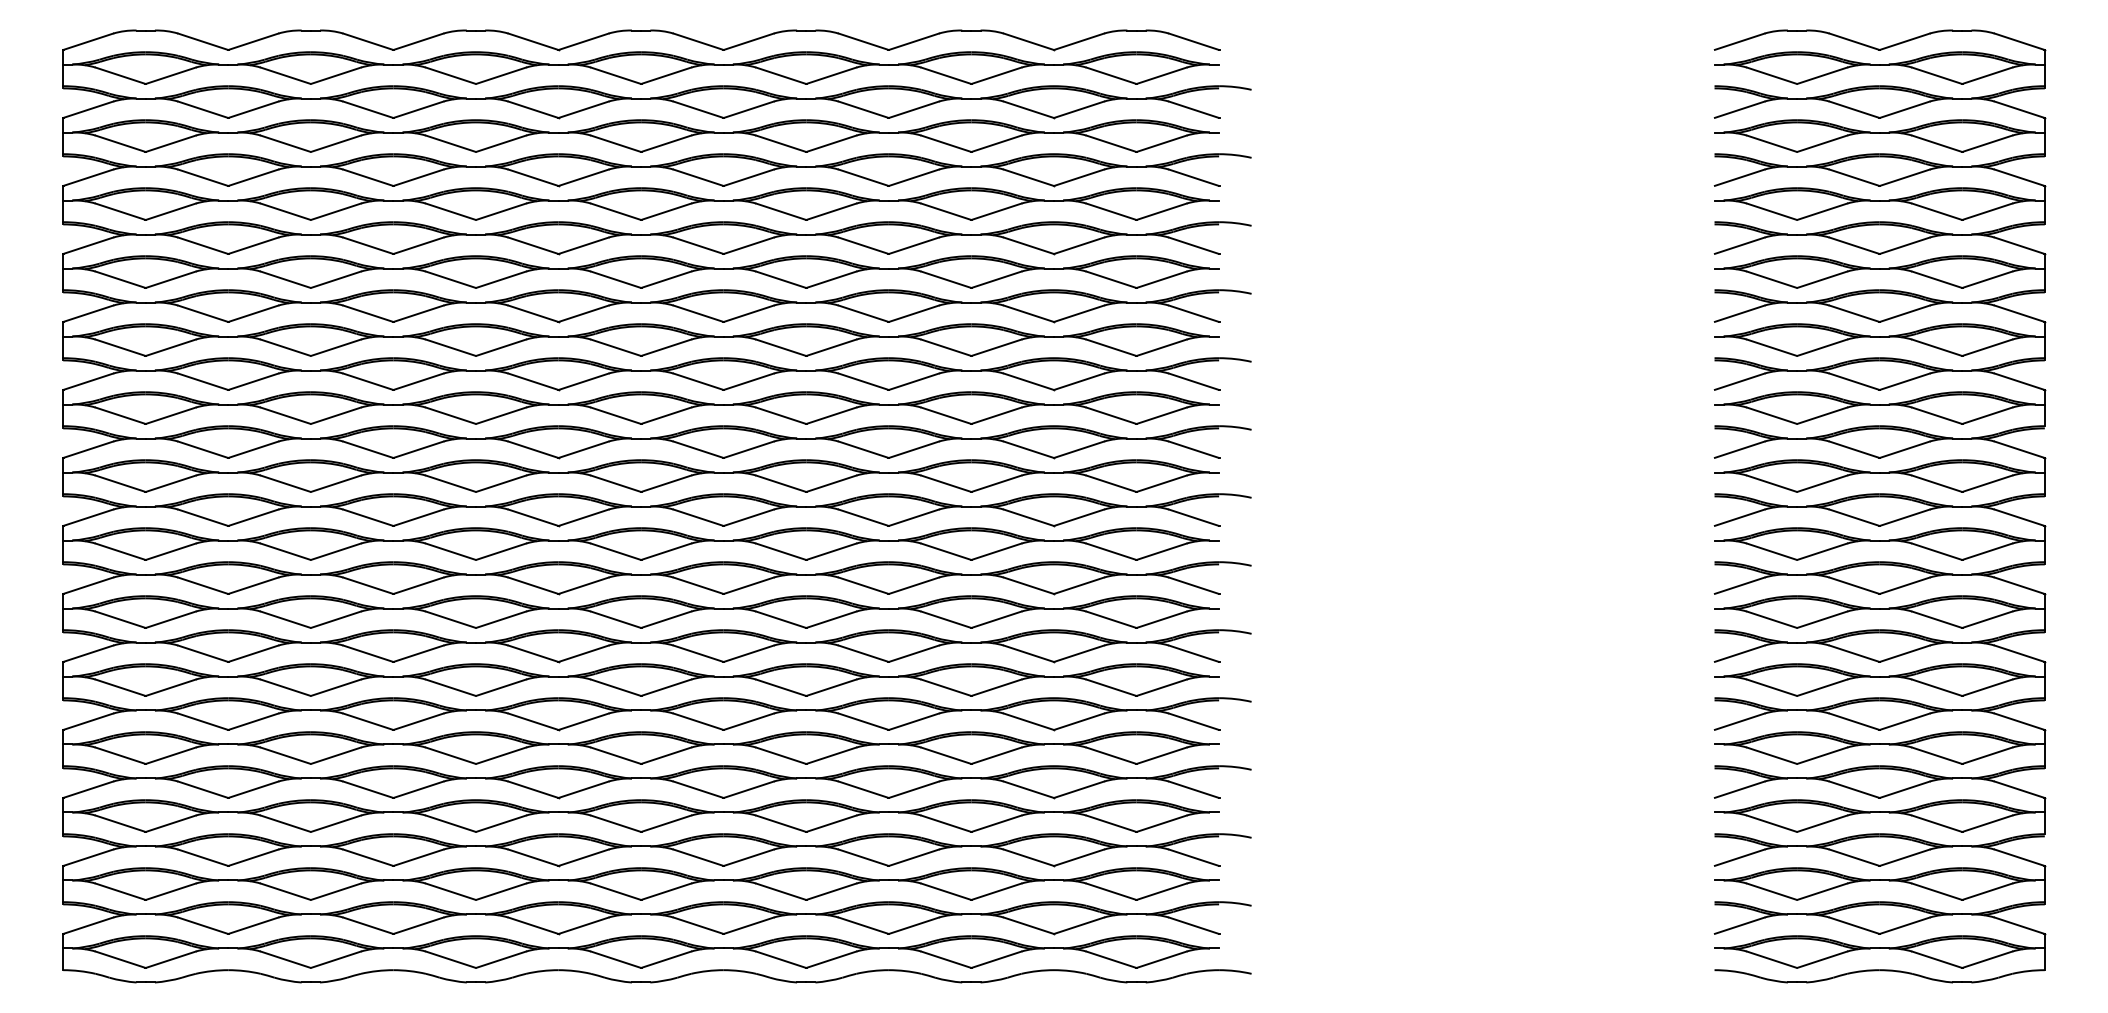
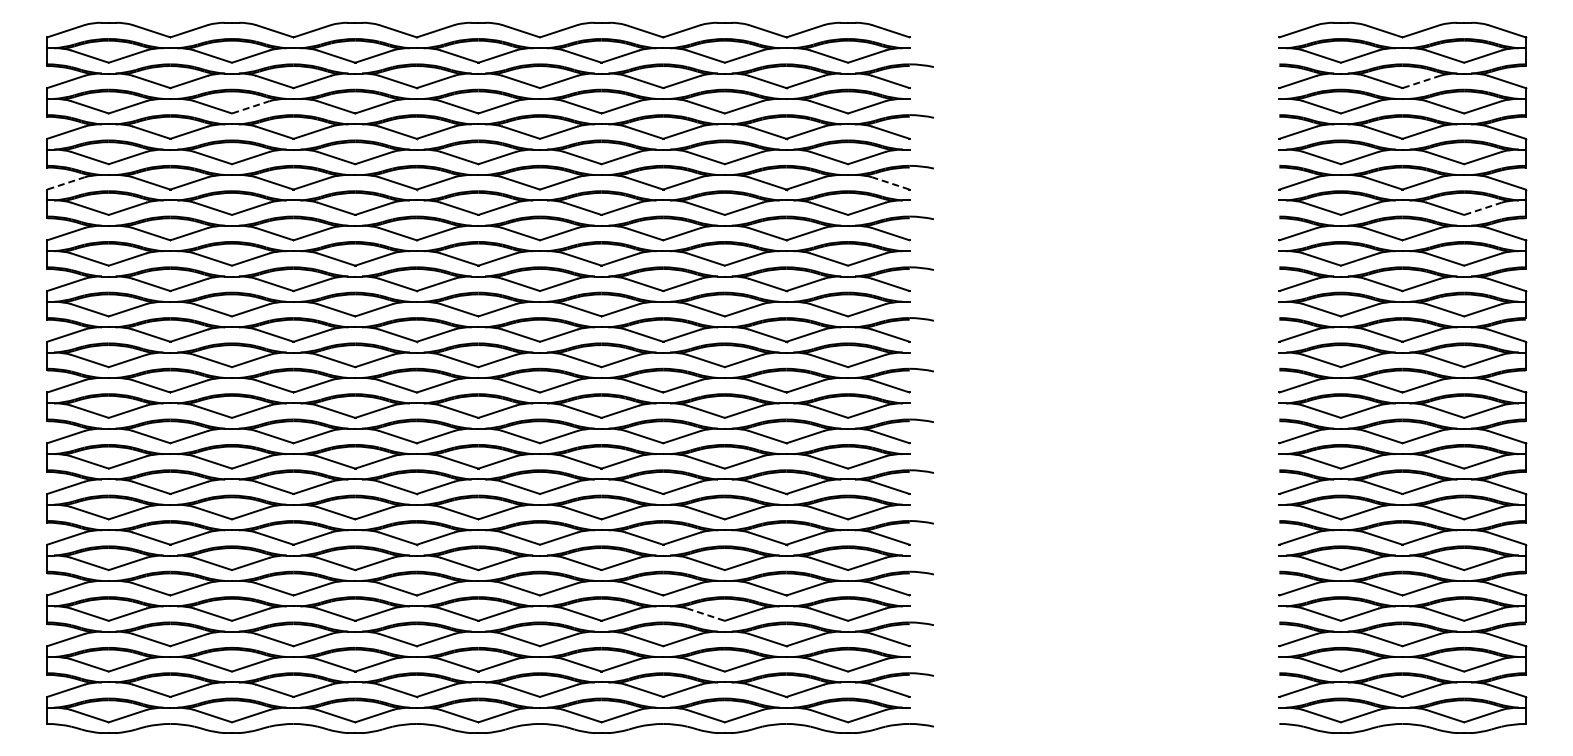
line: (1905, 109) -> (1421, 81), solid -> dashed
line: (335, 143) -> (250, 107), solid -> dashed
line: (89, 245) -> (66, 183), solid -> dashed
line: (1193, 245) -> (890, 183), solid -> dashed
line: (1988, 279) -> (1483, 208), solid -> dashed
line: (946, 823) -> (706, 614), solid -> dashed

